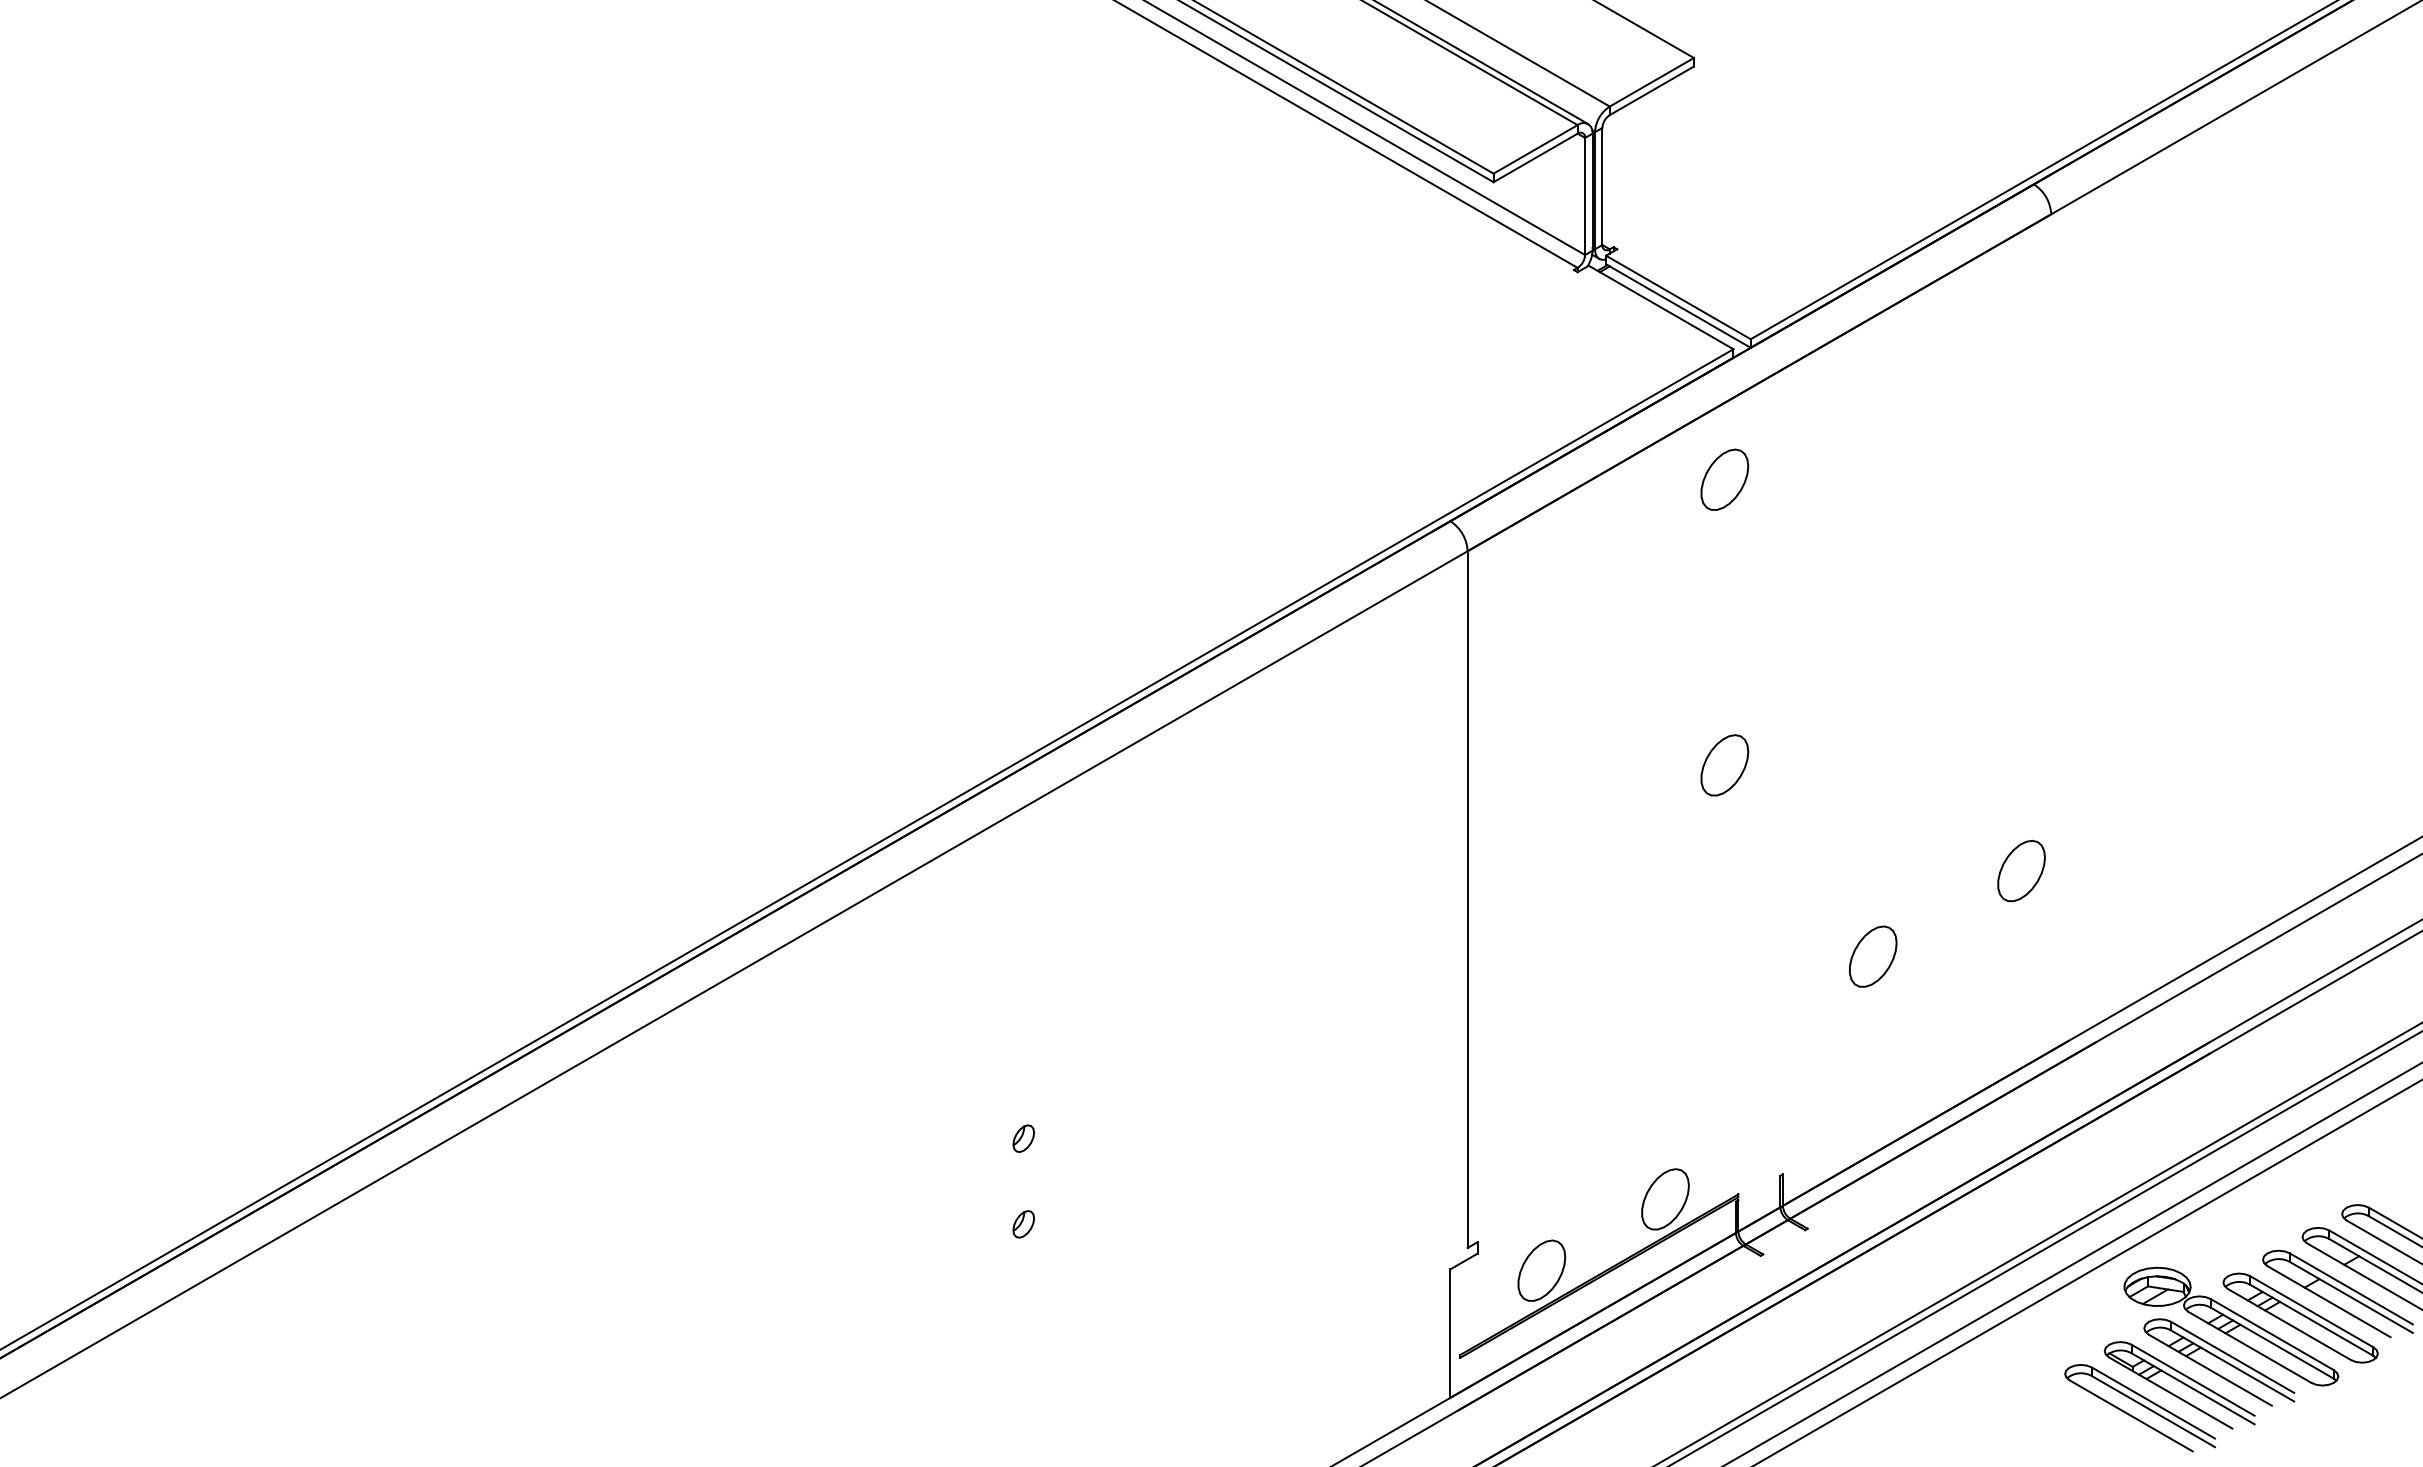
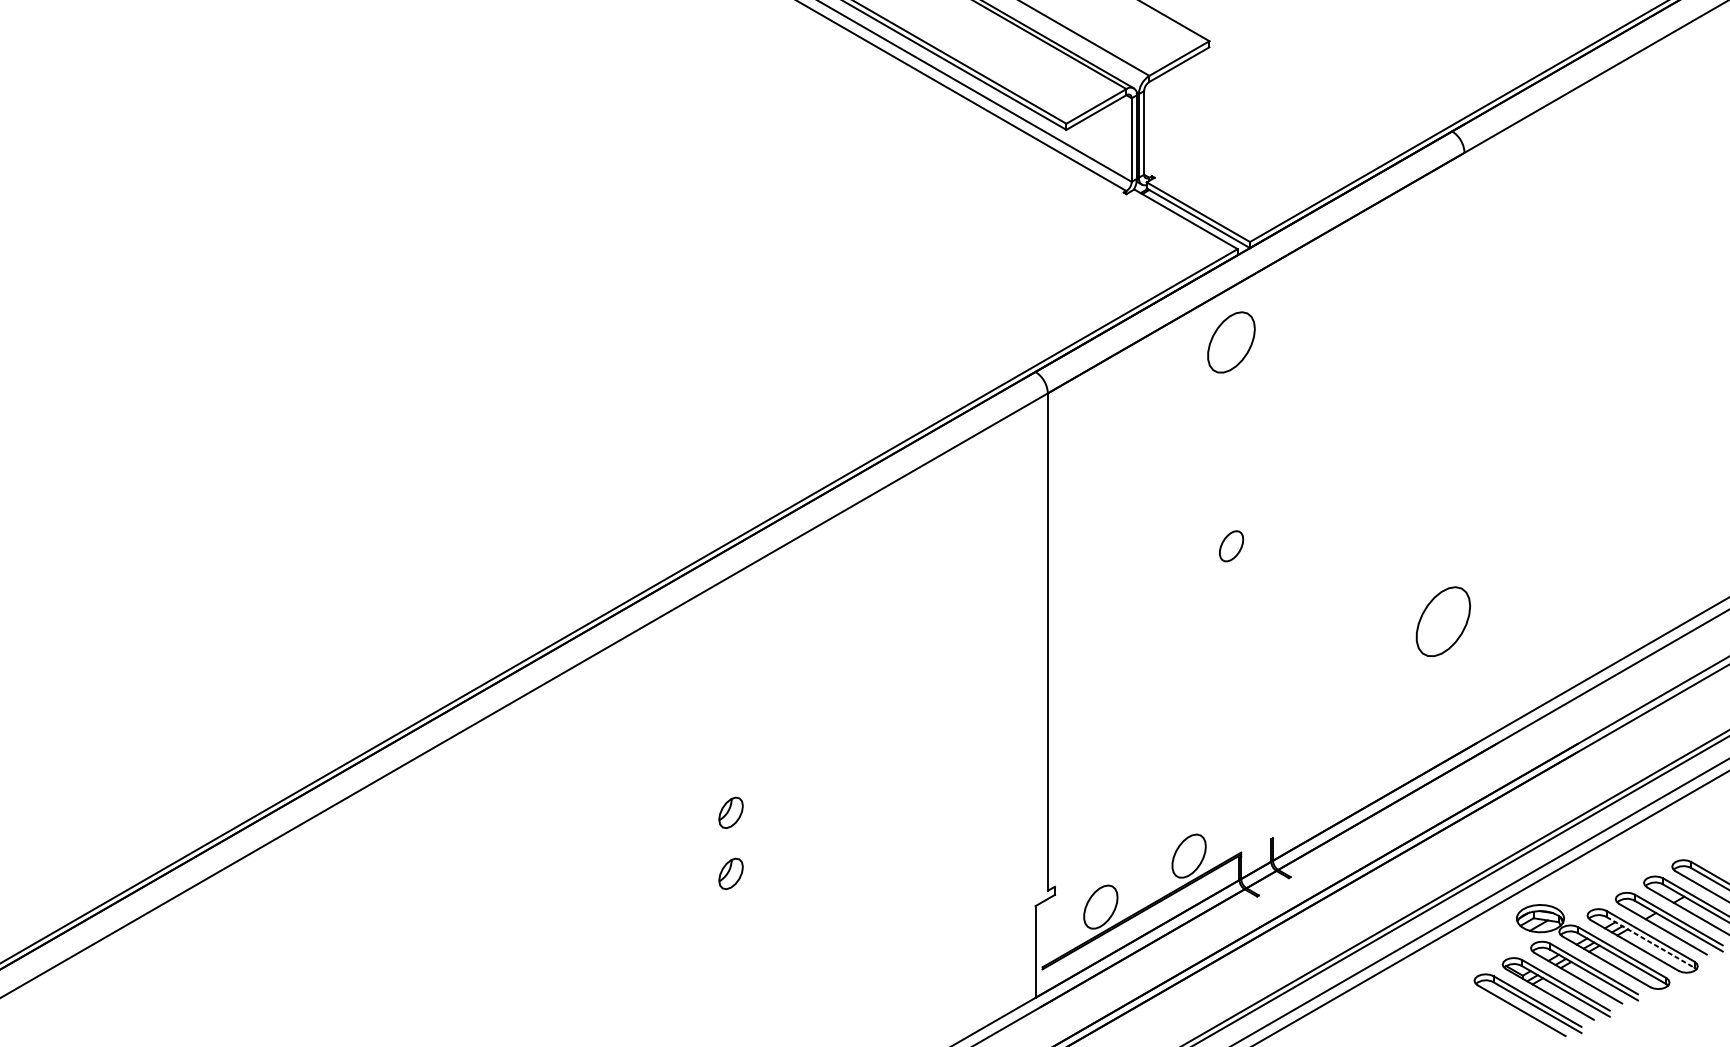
part: (1724, 479) -> (1231, 342), size x1.4
part: (1724, 765) -> (1231, 546), size x0.7
part: (2021, 870) -> (1443, 621), size x1.6
part: (1873, 956) -> (1337, 682), removed
part: (1023, 1138) -> (730, 812), size x1.6
part: (1023, 1224) -> (730, 874), size x1.6
line: (2312, 1320) -> (1651, 942), solid -> dashed

